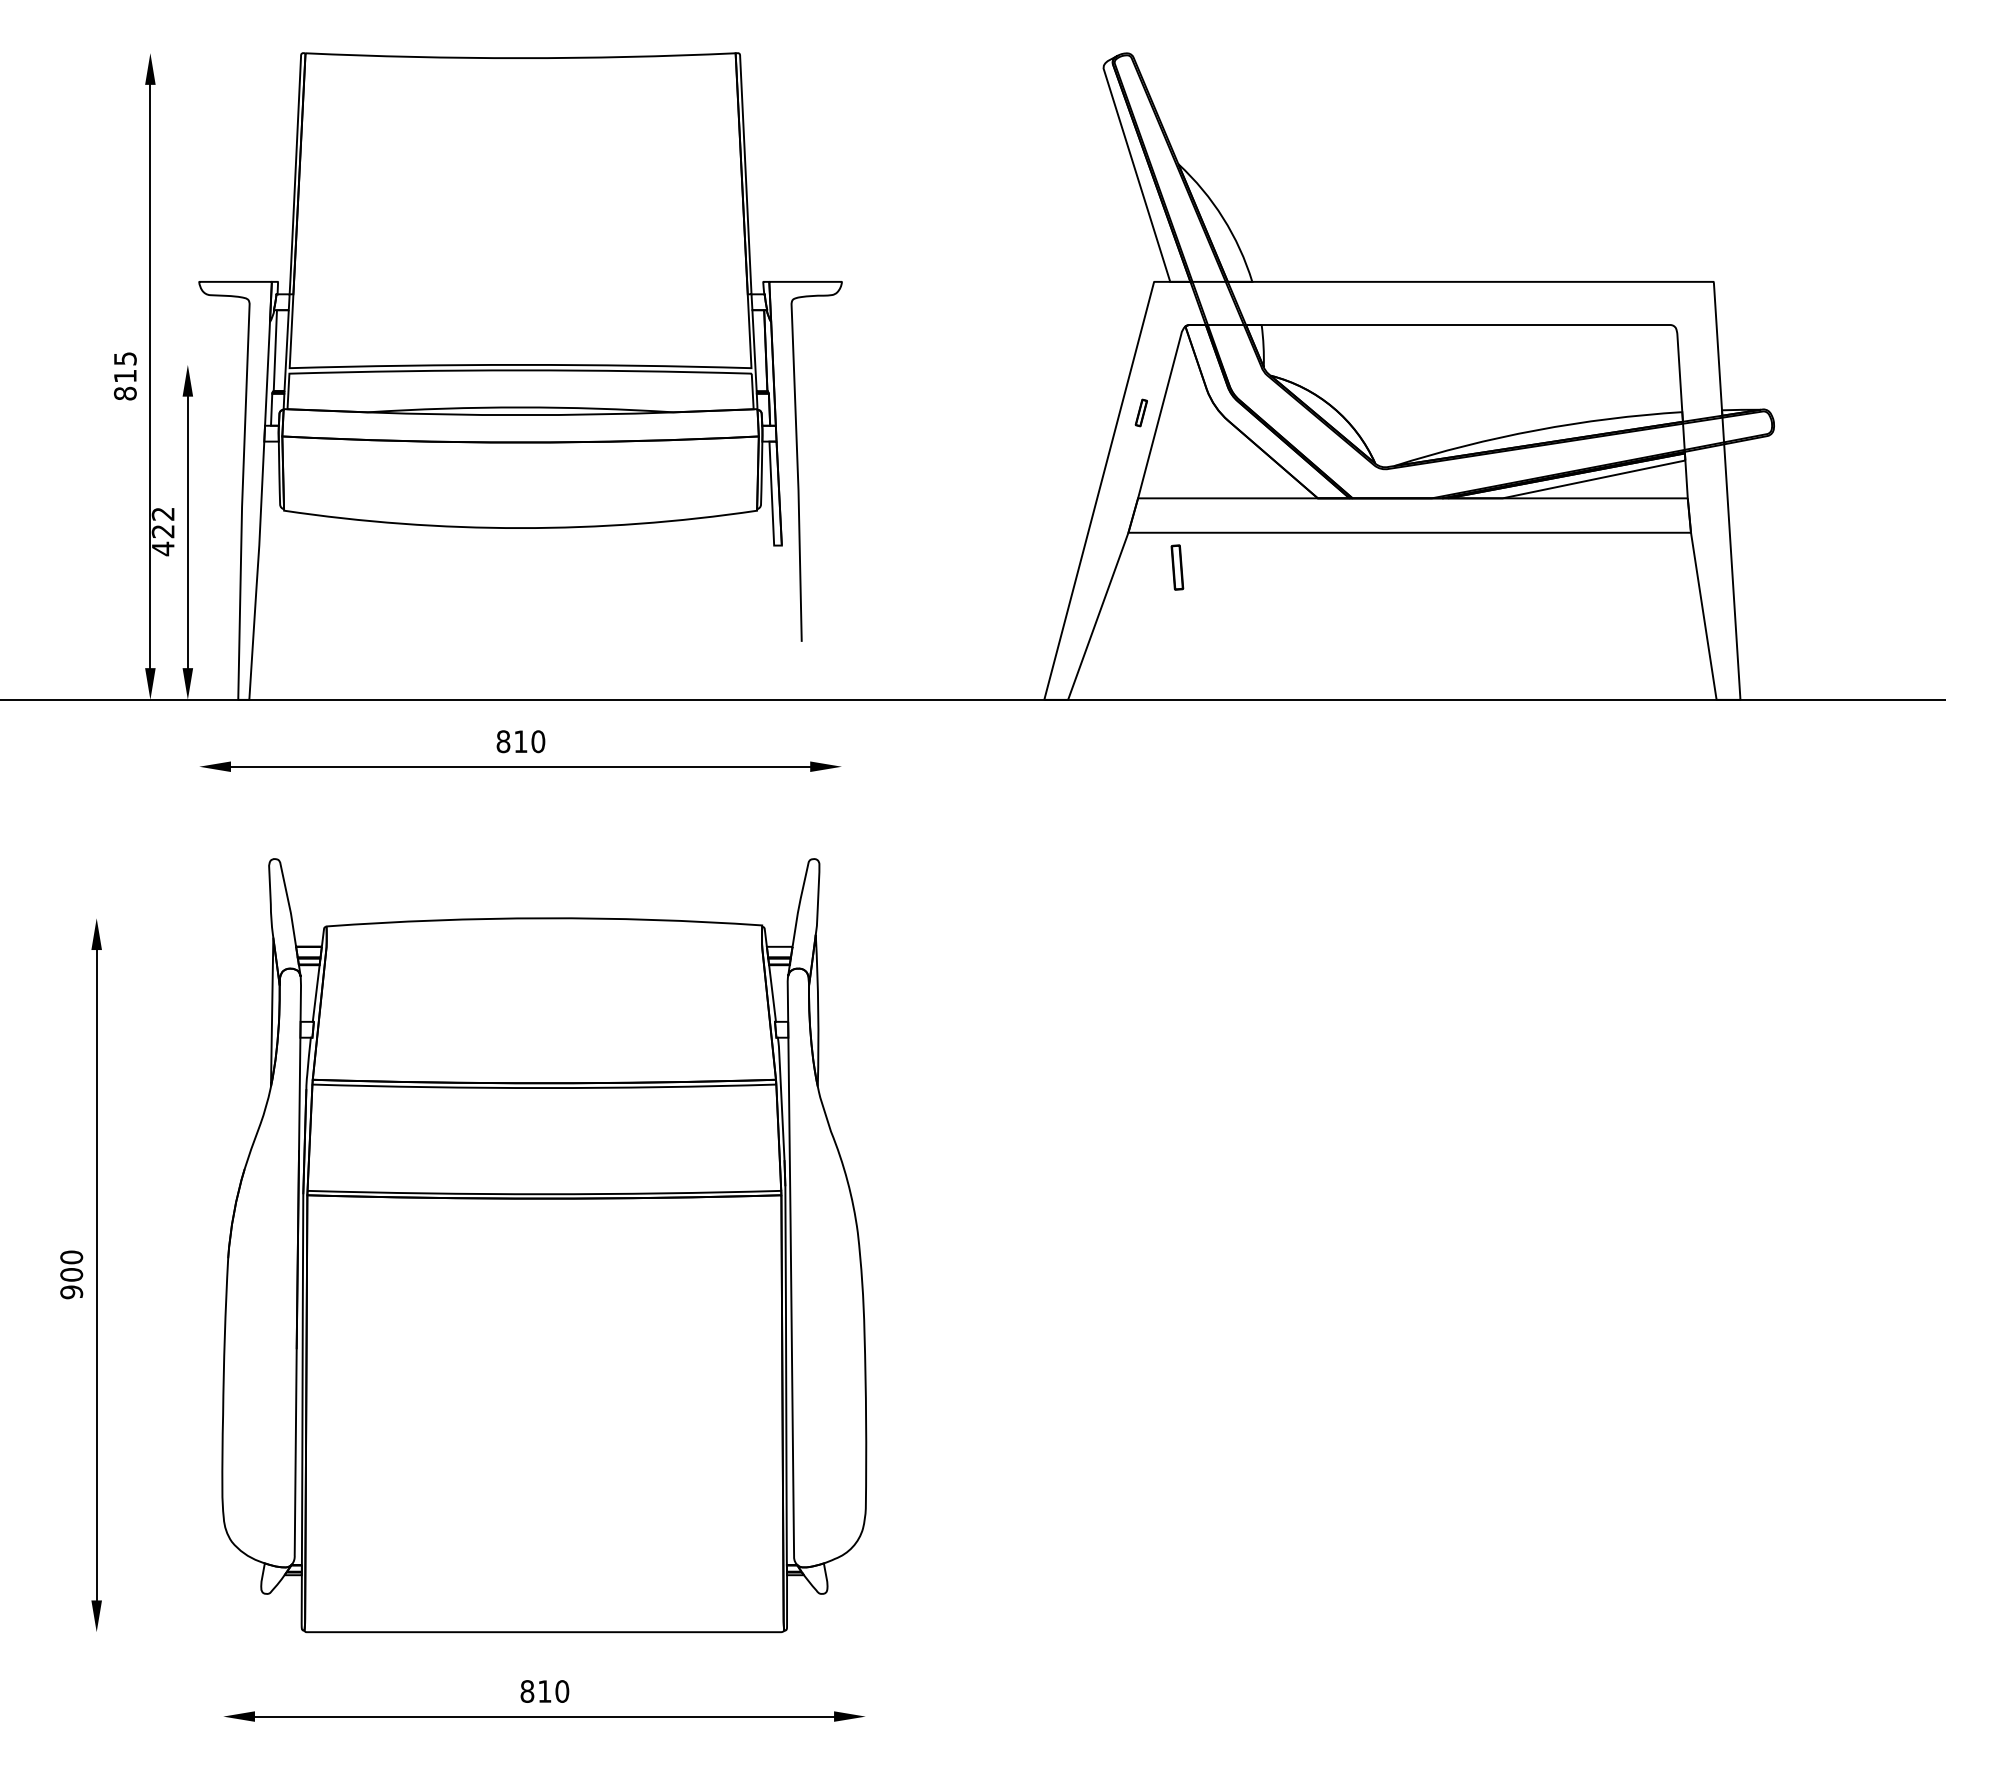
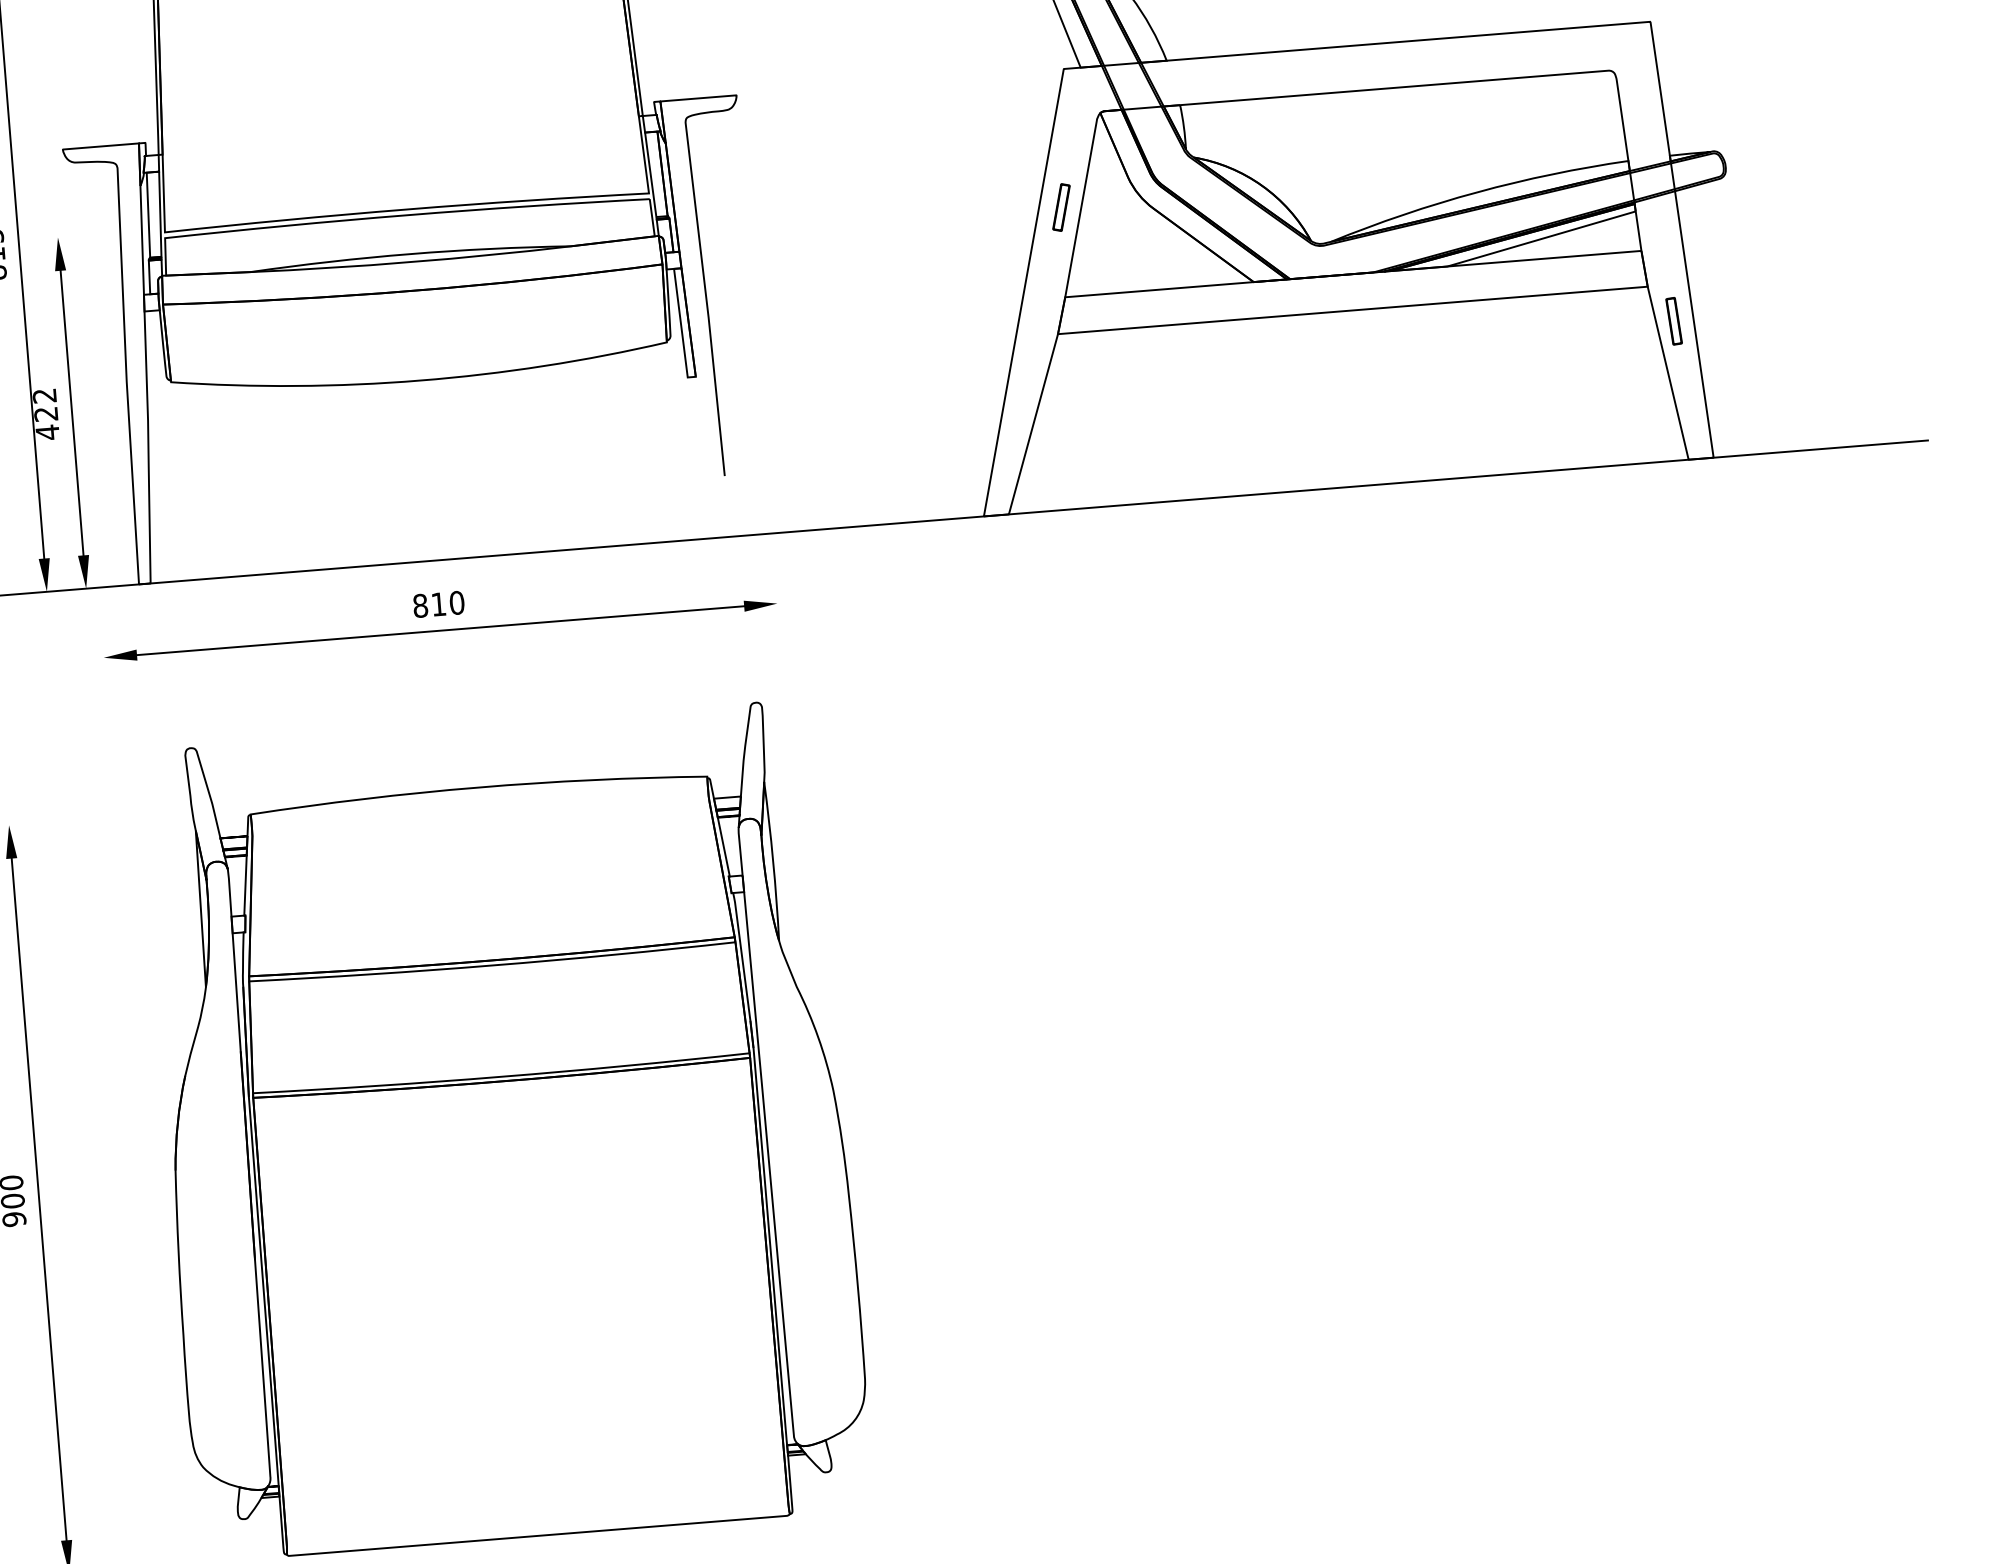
part: (1141, 412) -> (1061, 207), size x1.67
part: (1177, 567) -> (1674, 321), moved

